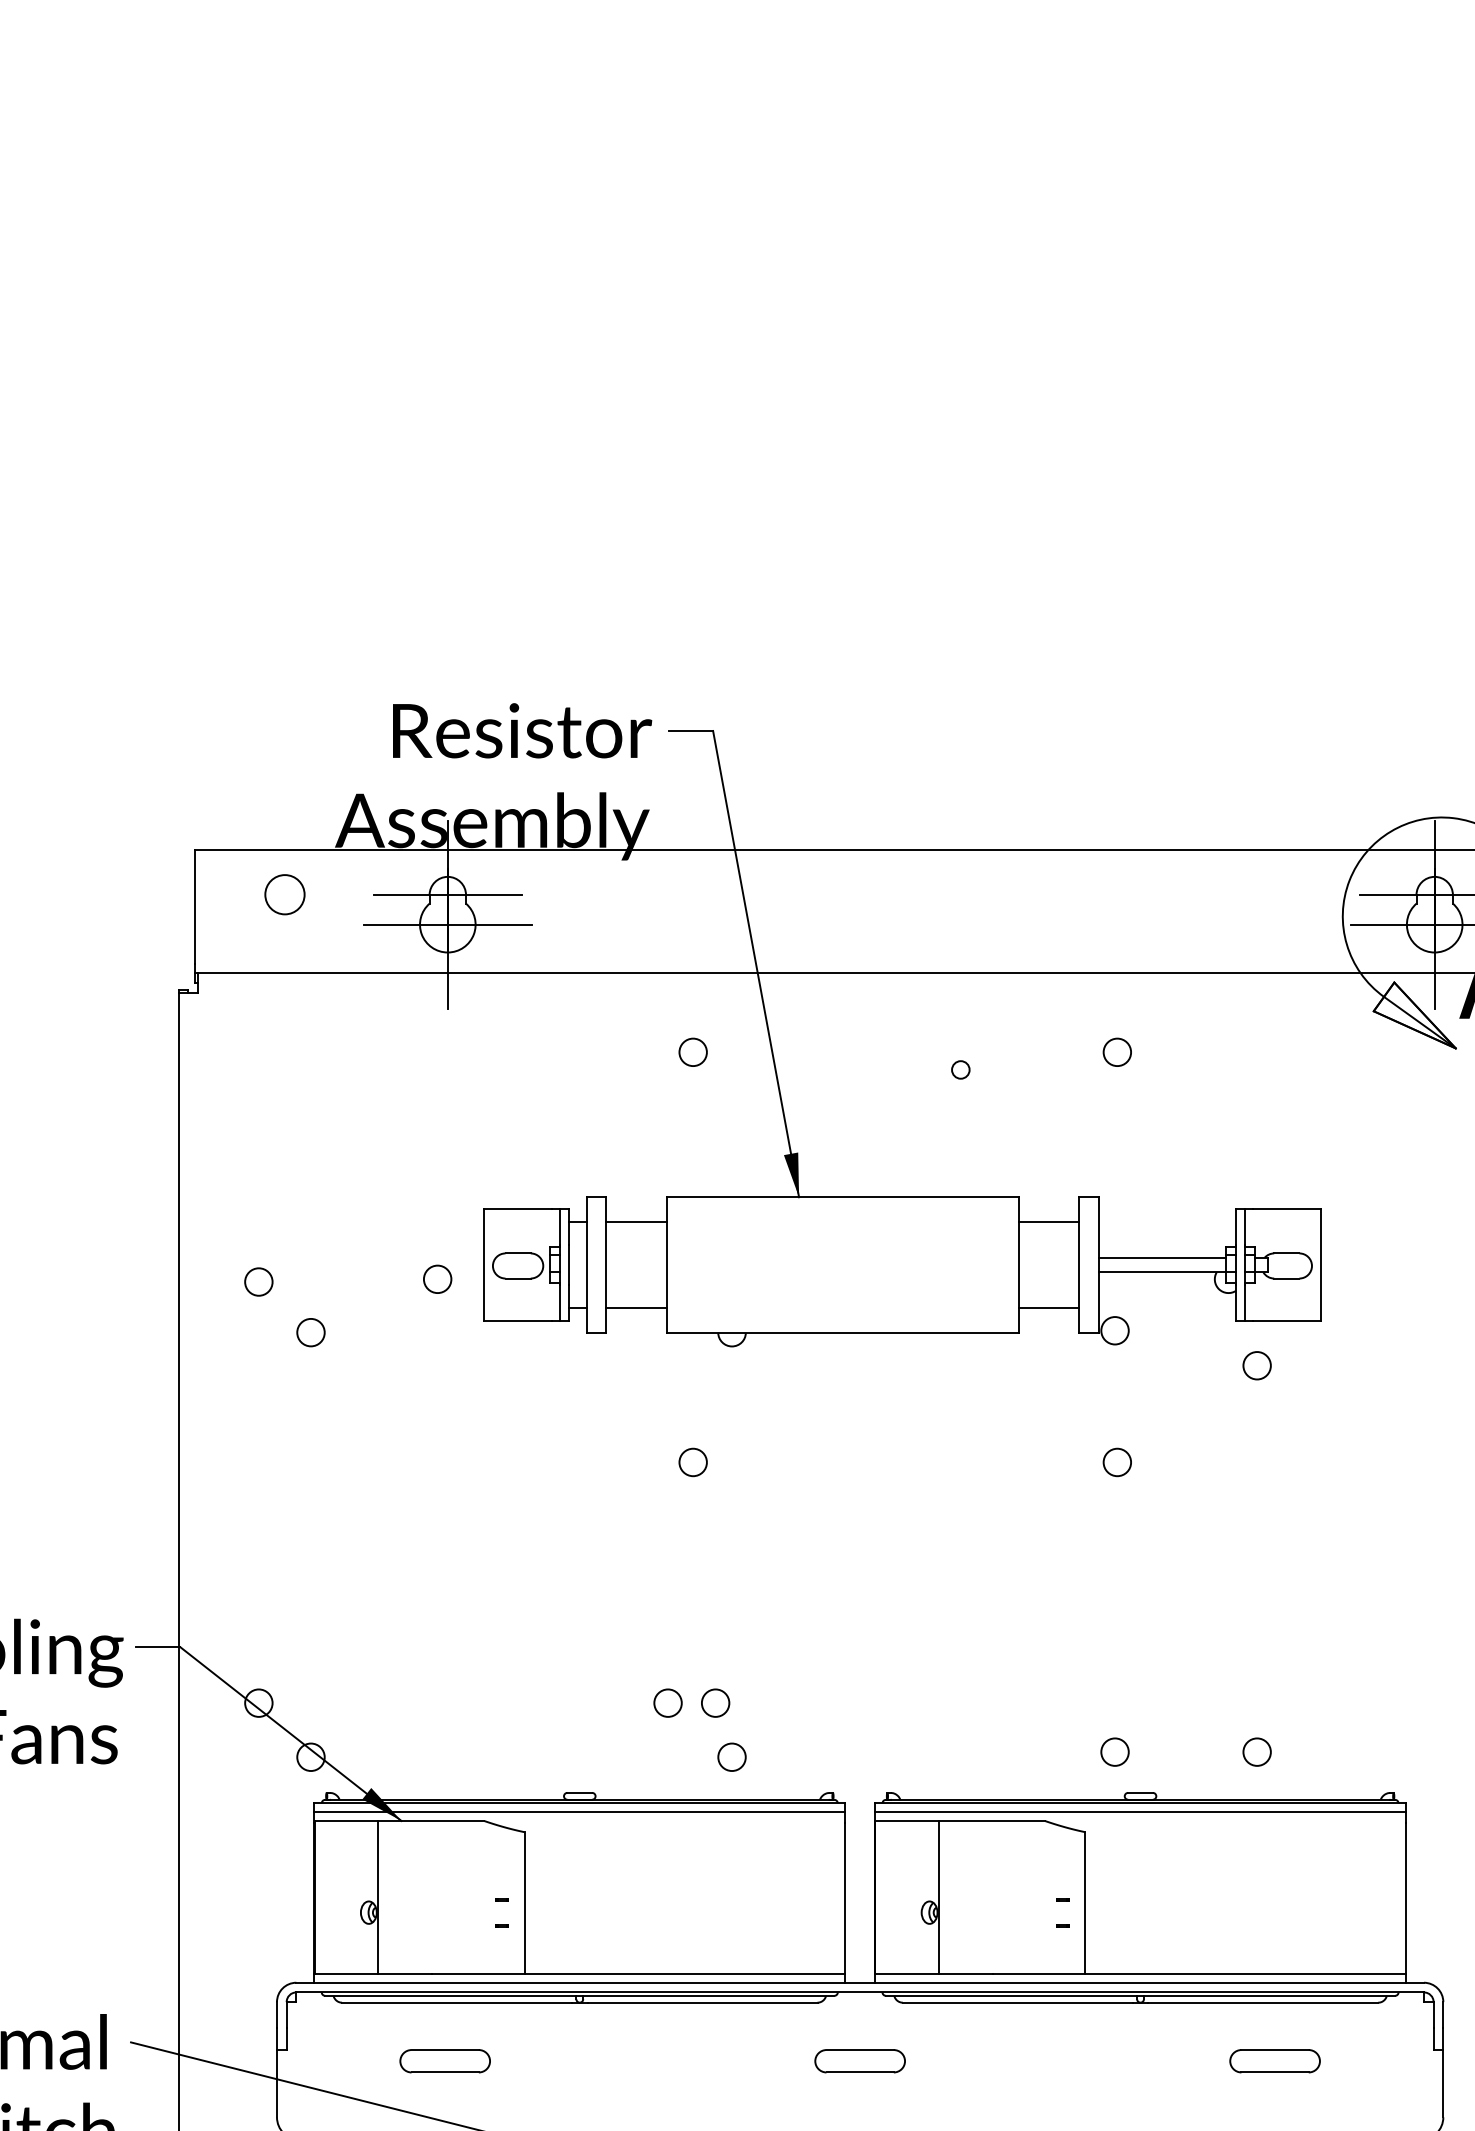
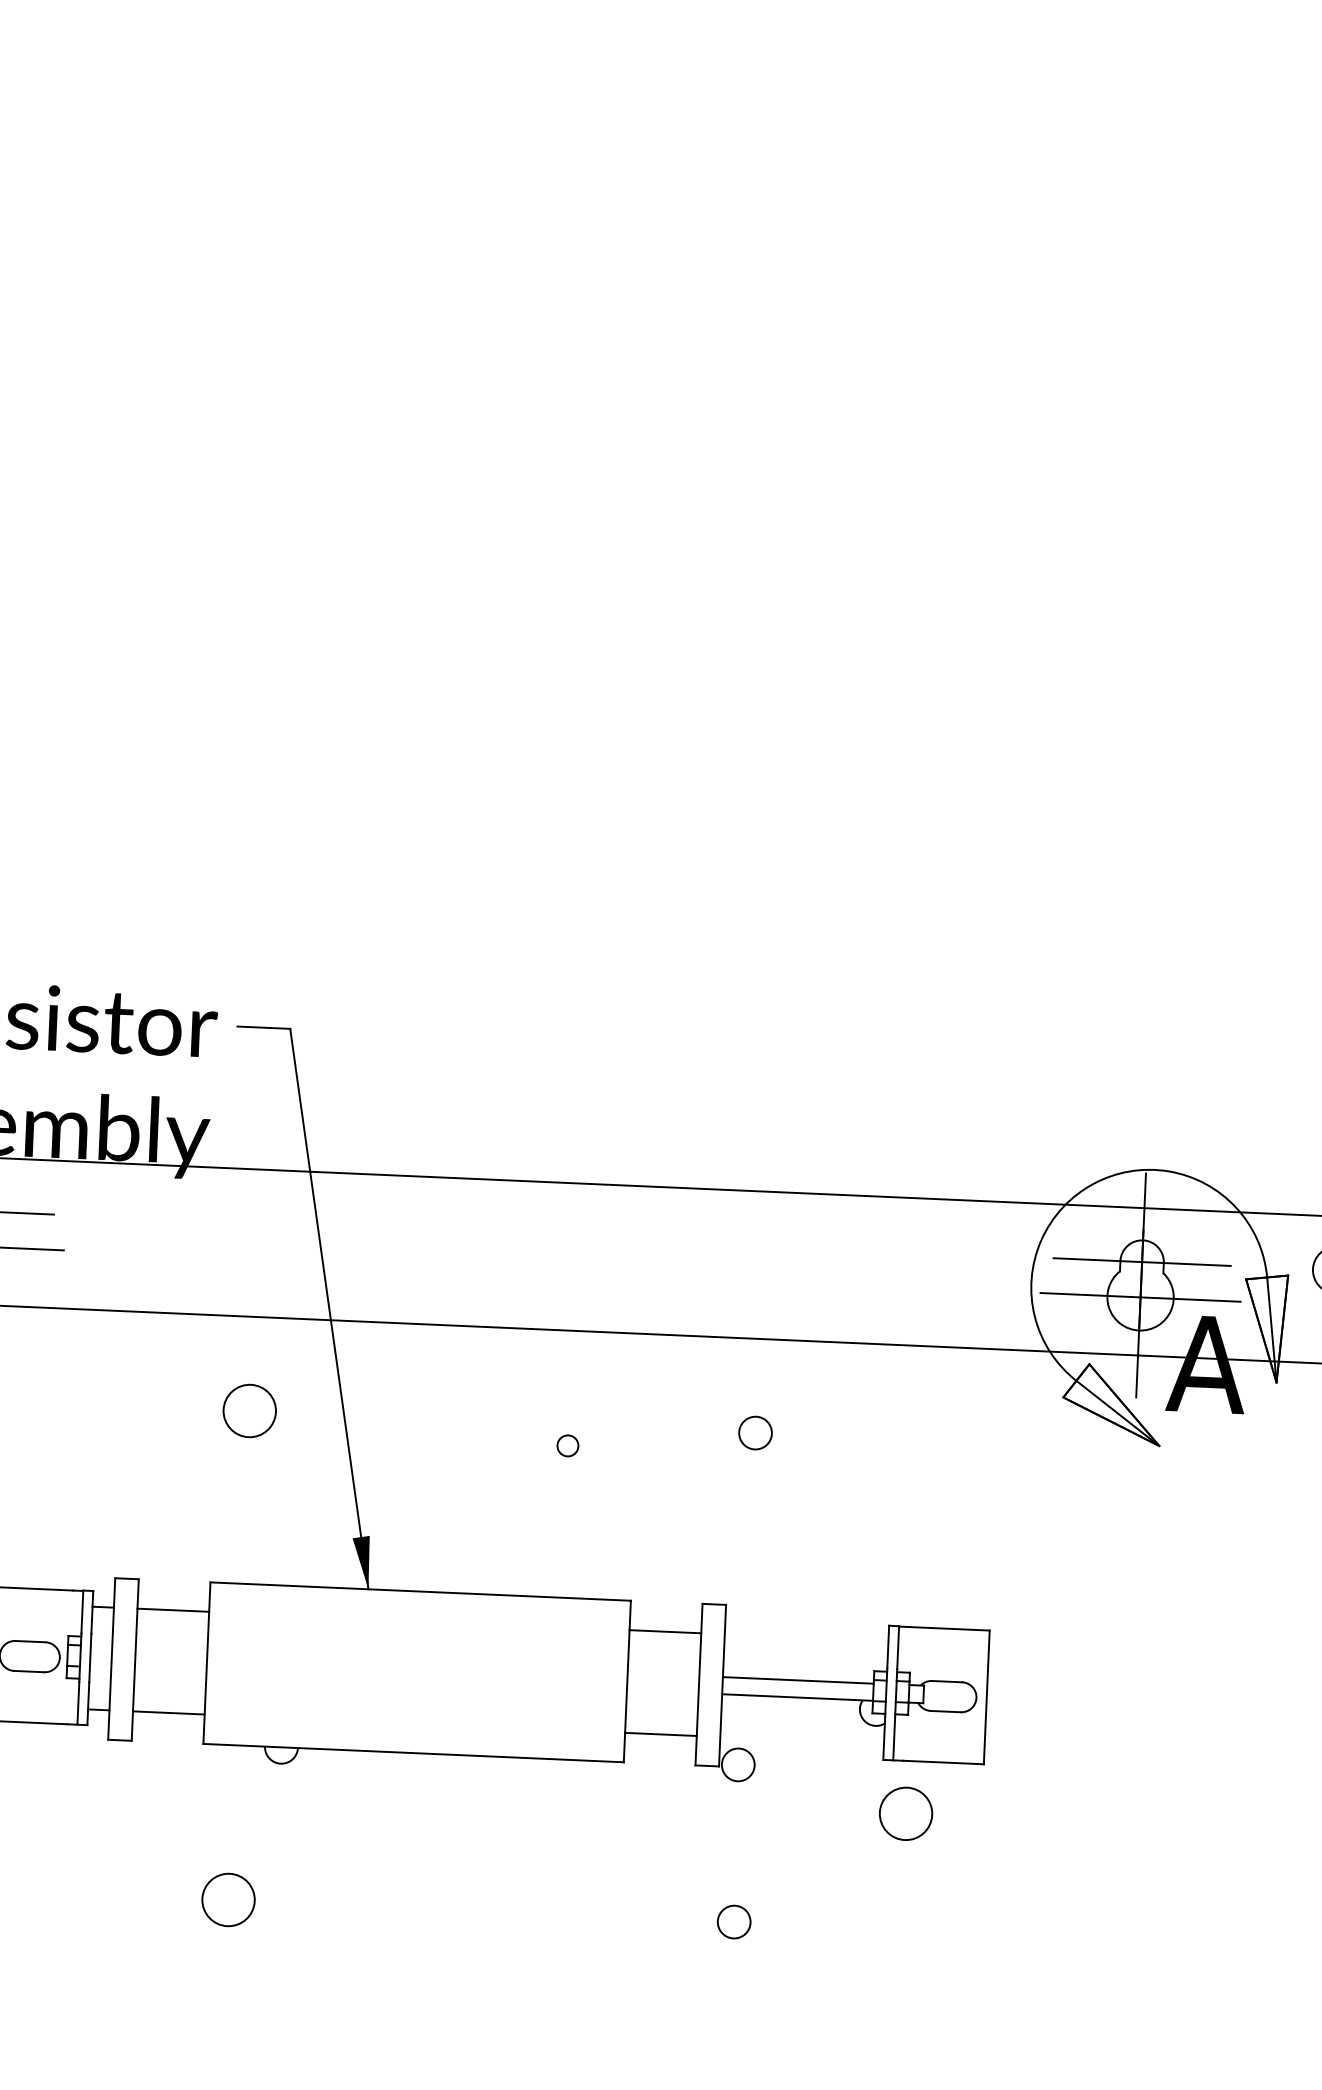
circle: (692, 1052) -> (248, 1411), size x1.6
circle: (1256, 1365) -> (905, 1813), size x1.6
circle: (692, 1462) -> (227, 1900), size x1.6

